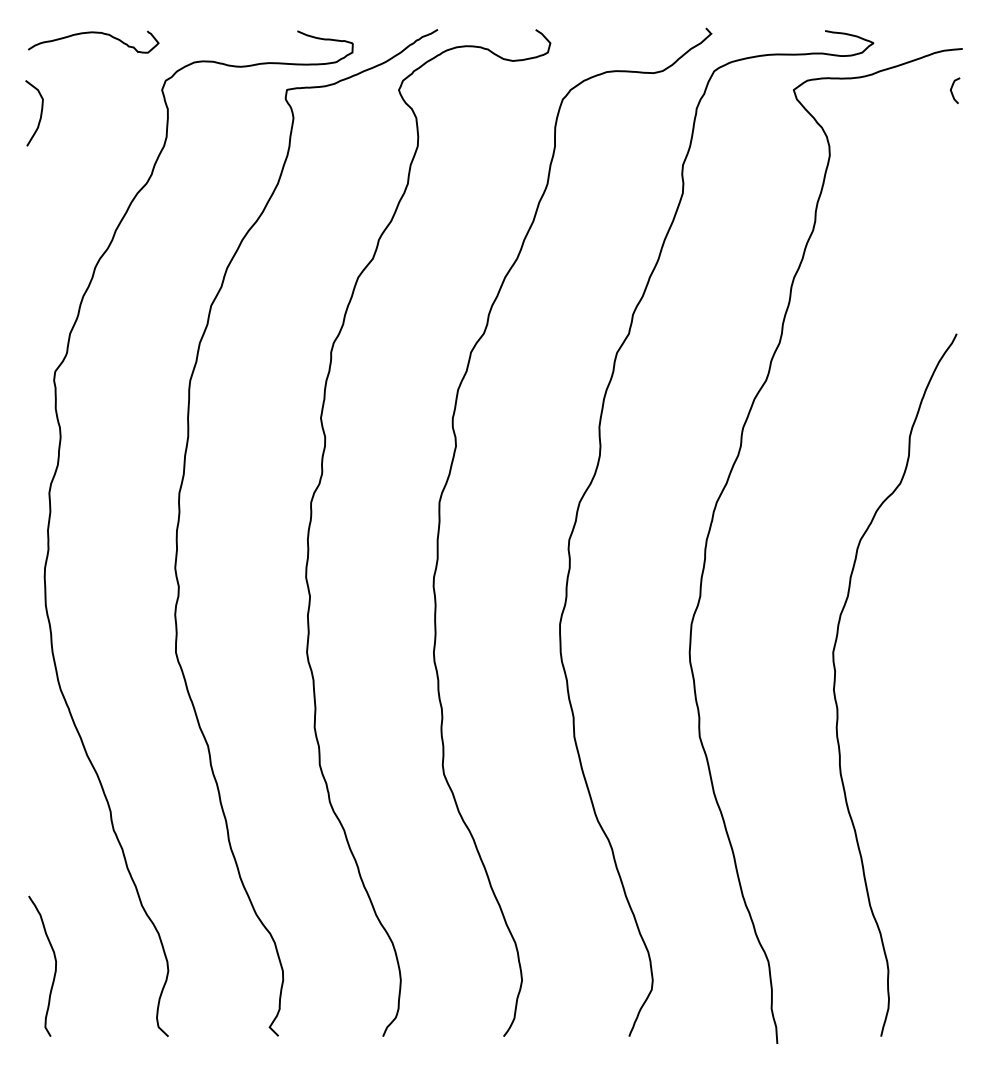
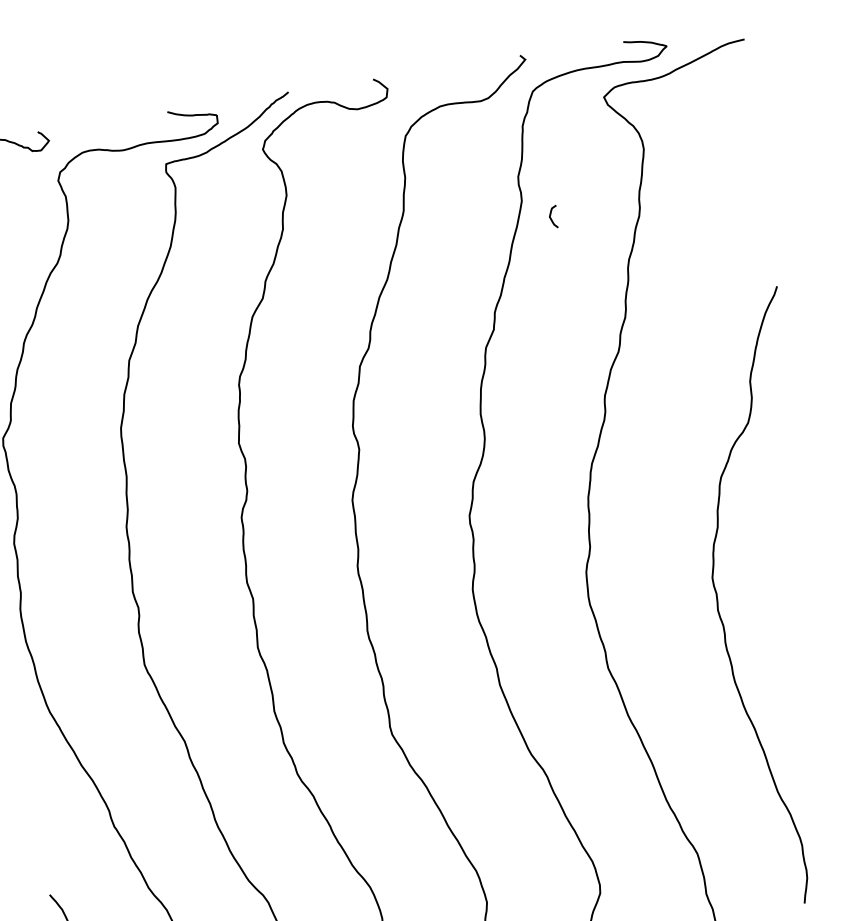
curve: (952, 91) -> (551, 218), moved

